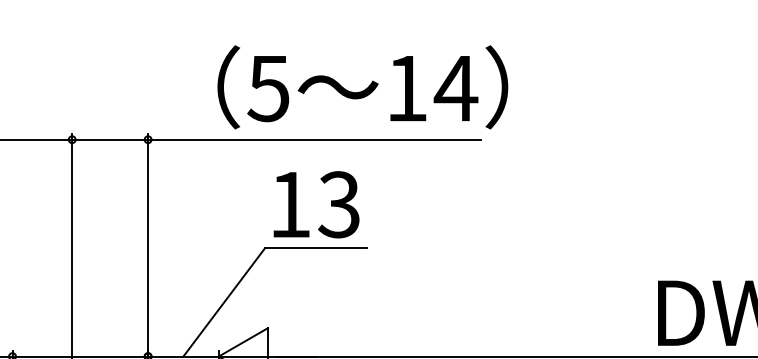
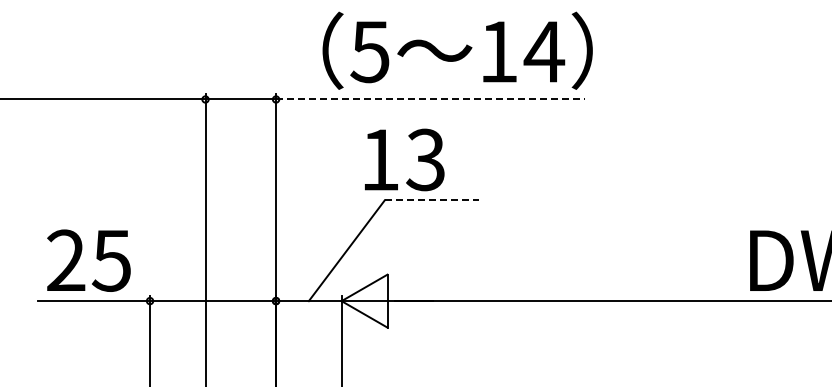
text: (362, 87) -> (457, 50), moved
line: (314, 139) -> (430, 99), solid -> dashed
text: (316, 204) -> (404, 159), moved
line: (316, 248) -> (432, 200), solid -> dashed

